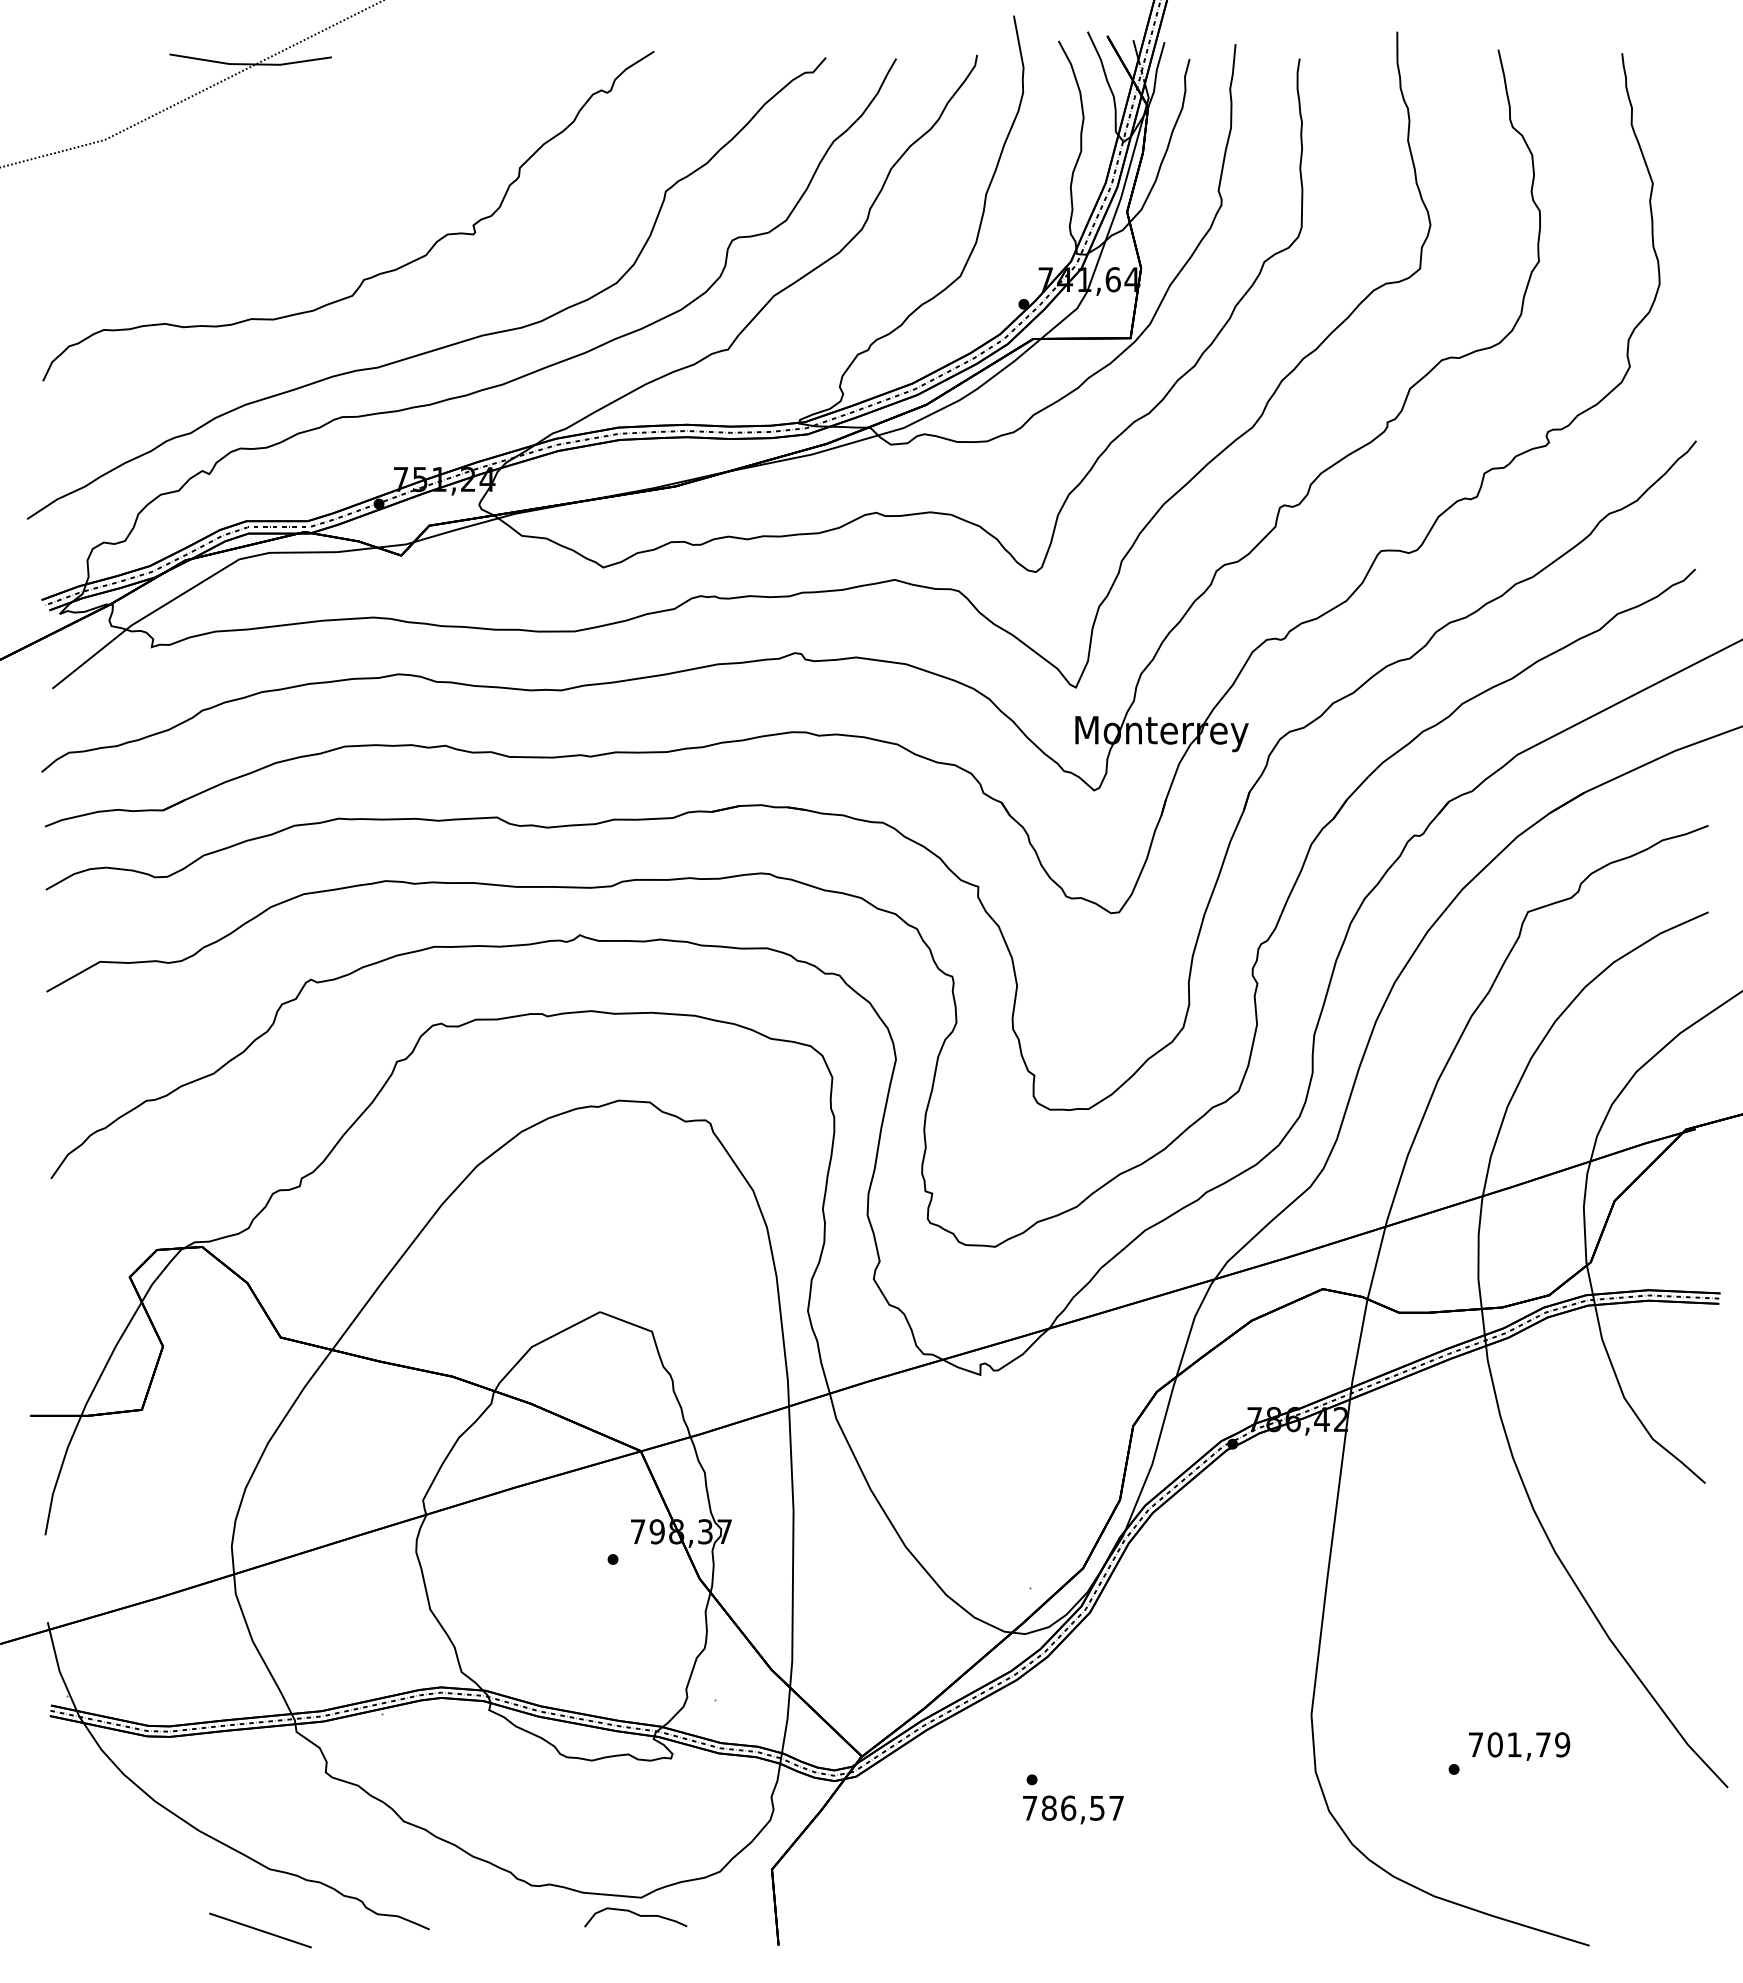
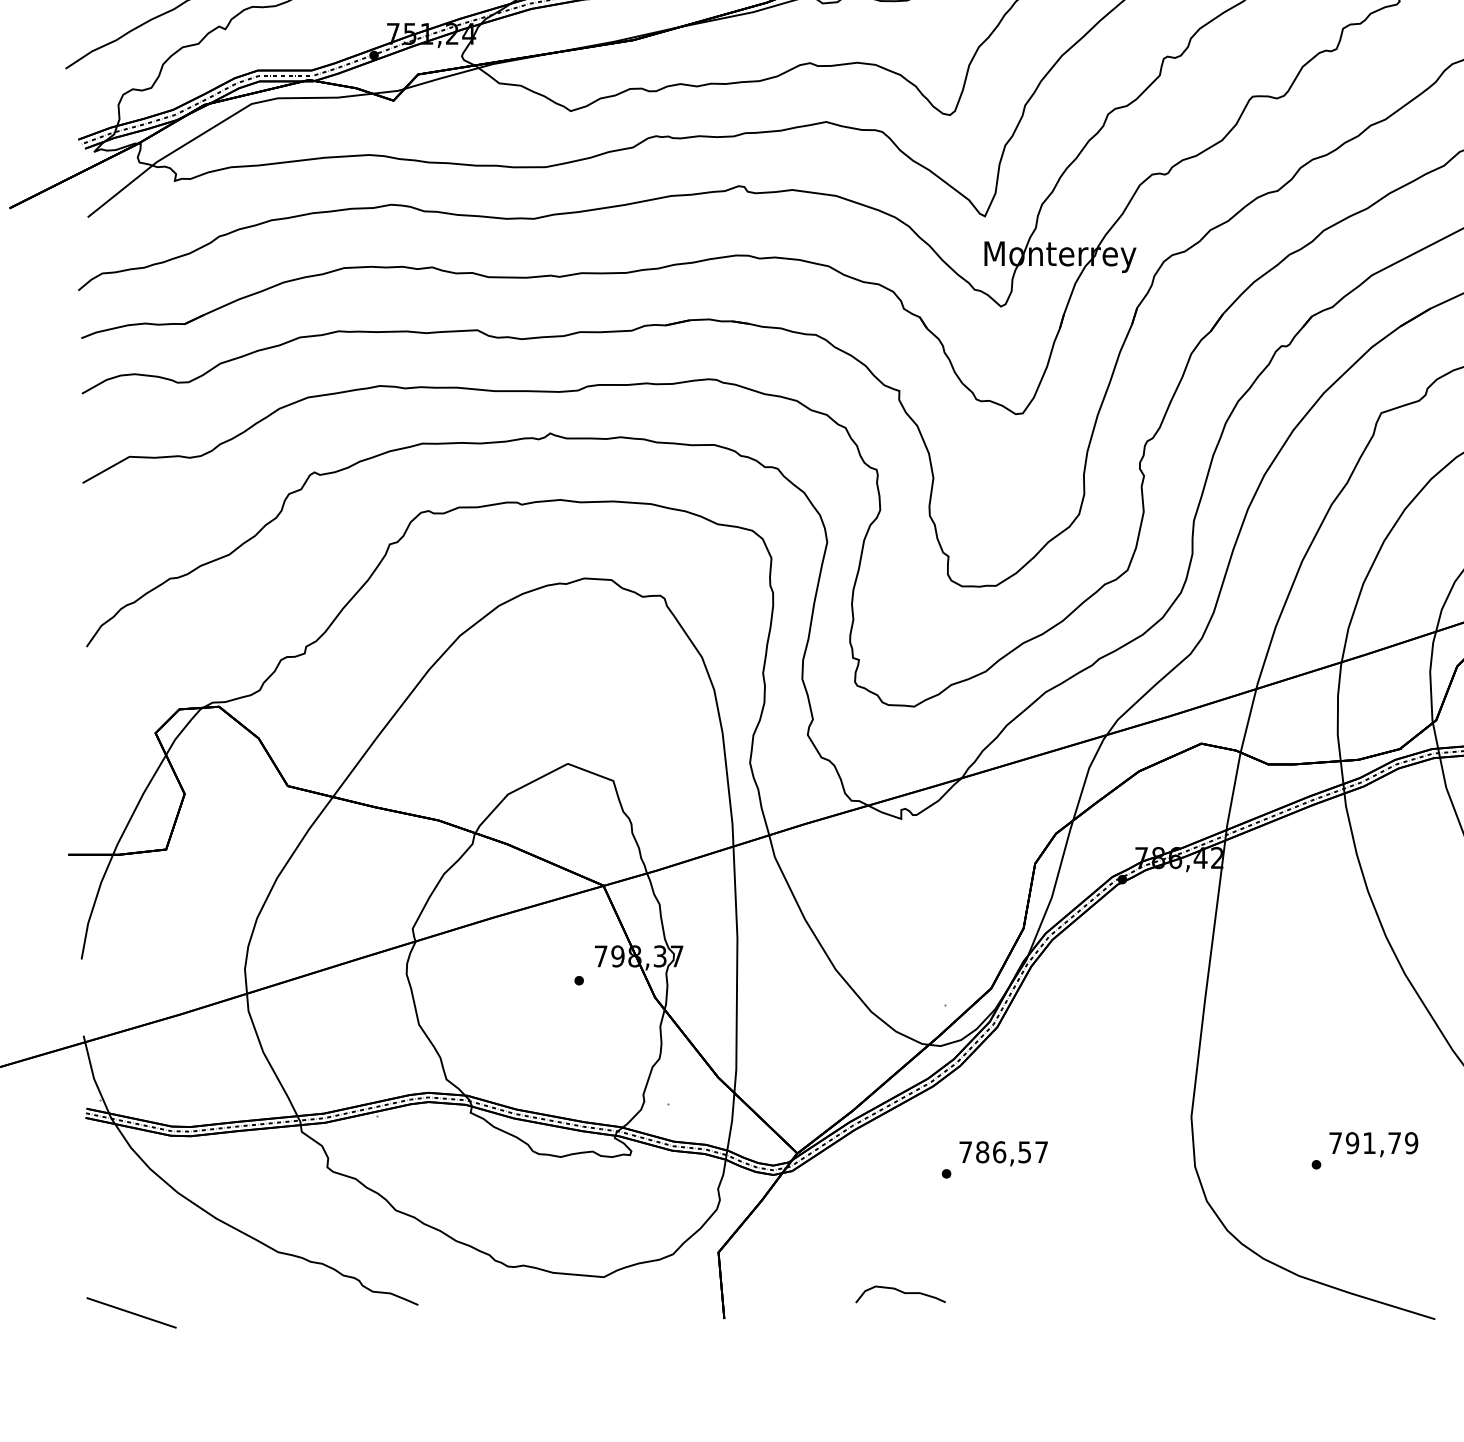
text: (1494, 1744) -> (1351, 1142), 701,79 -> 791,79
text: (1073, 1809) -> (1003, 1153), moved
curve: (636, 1915) -> (901, 1292), moved
line: (260, 1930) -> (131, 1312), moved

